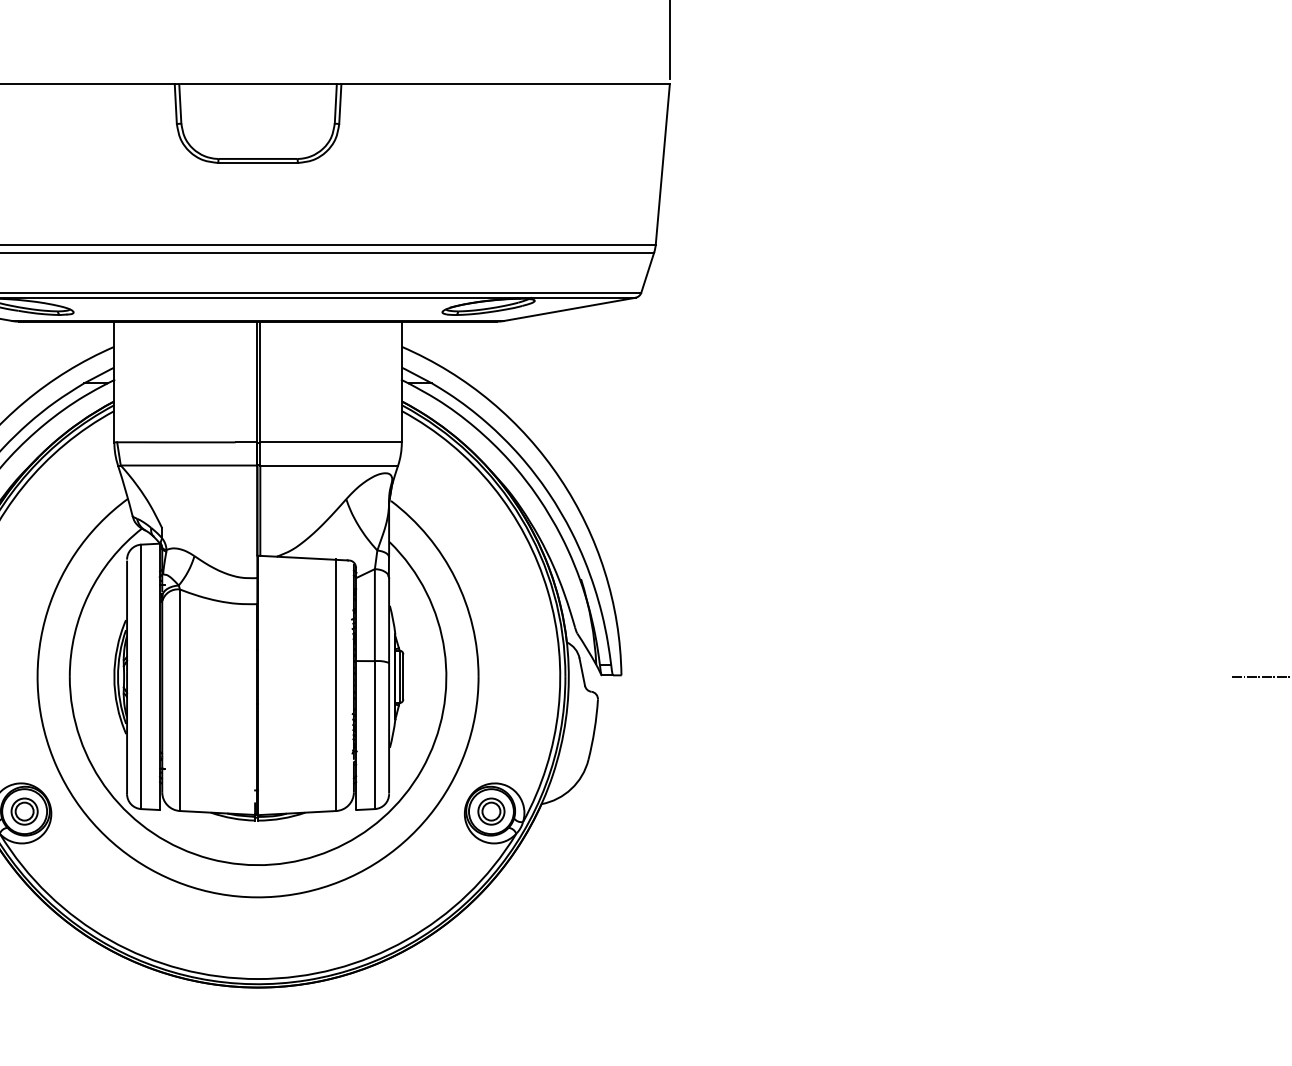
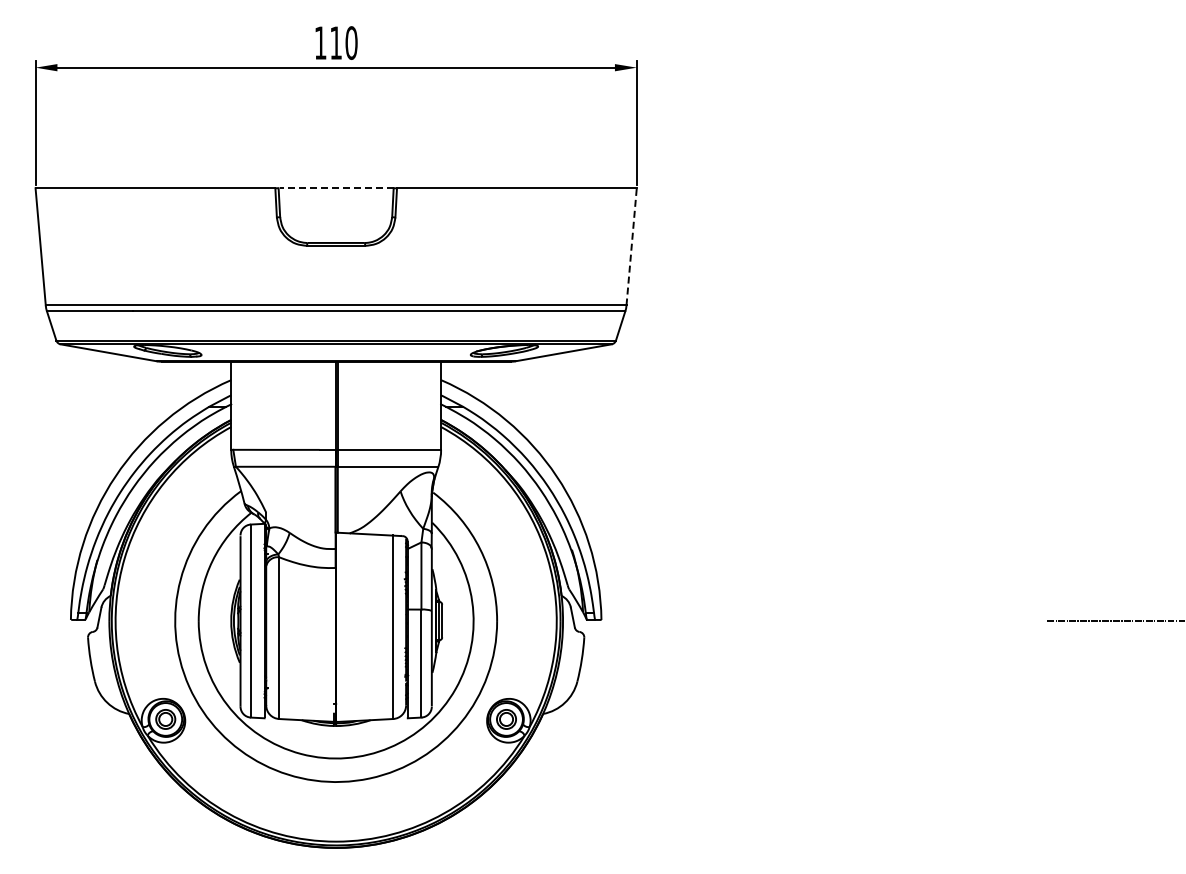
line: (258, 84) -> (336, 188), solid -> dashed
line: (662, 163) -> (631, 246), solid -> dashed

